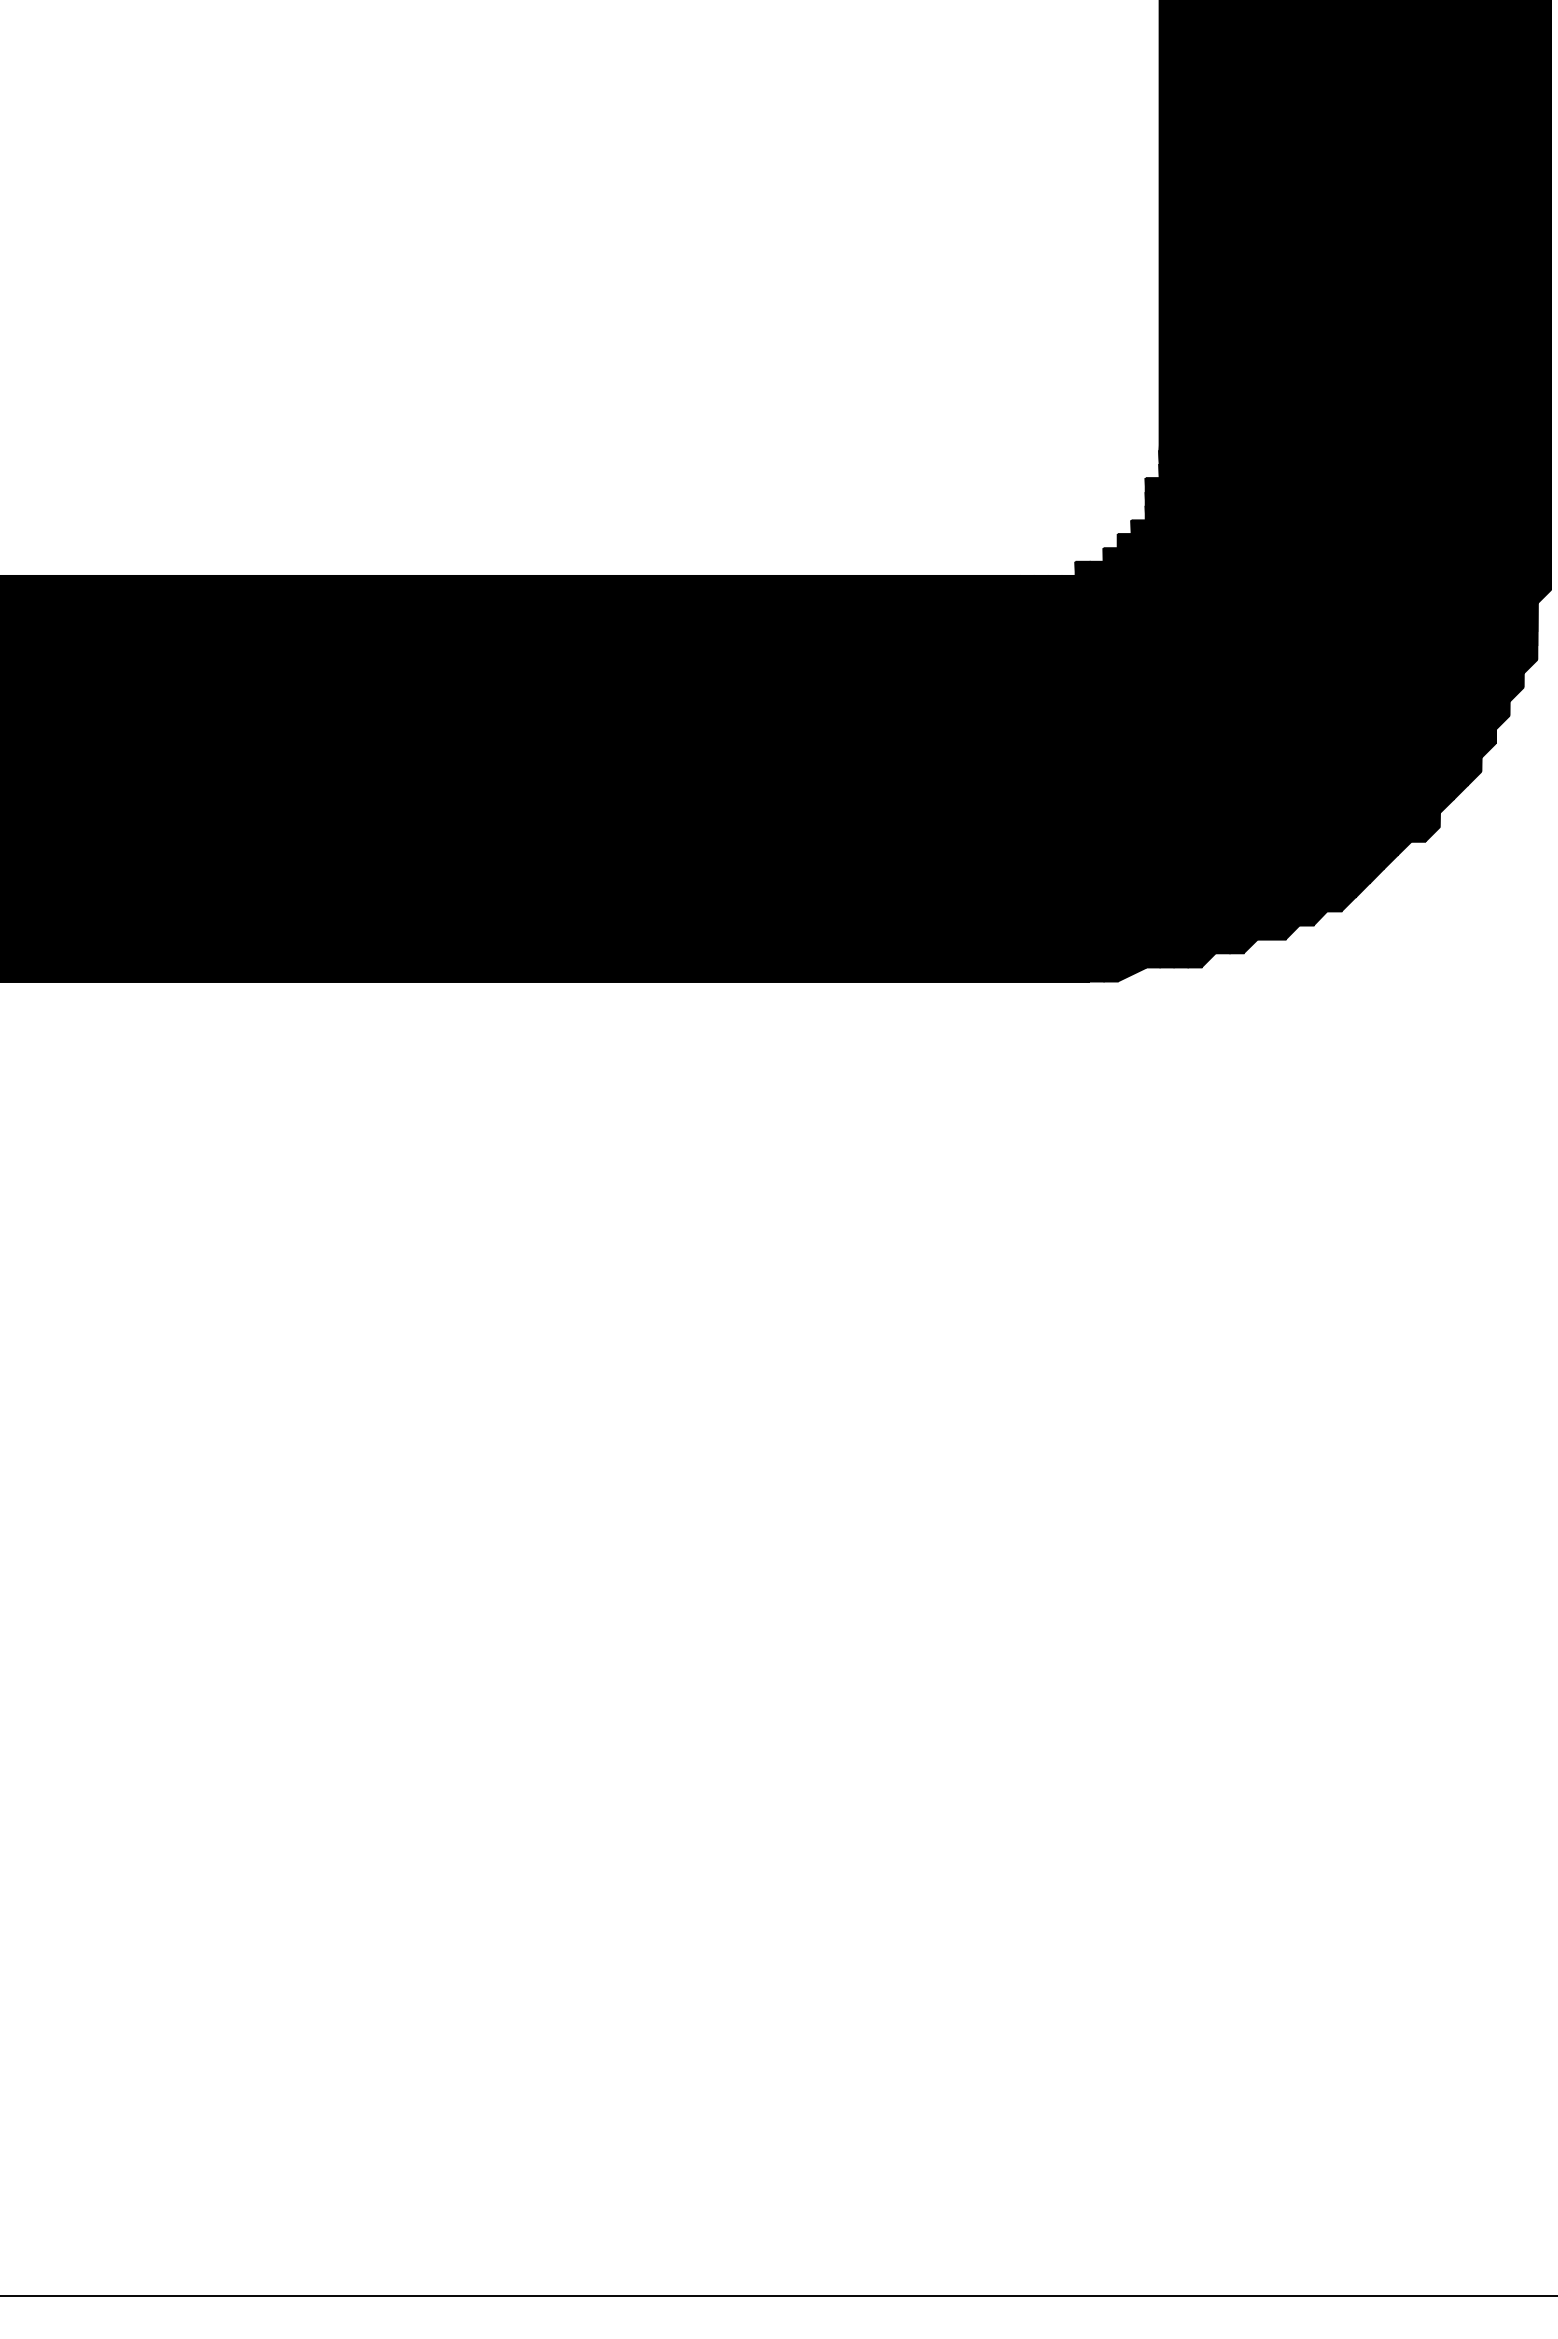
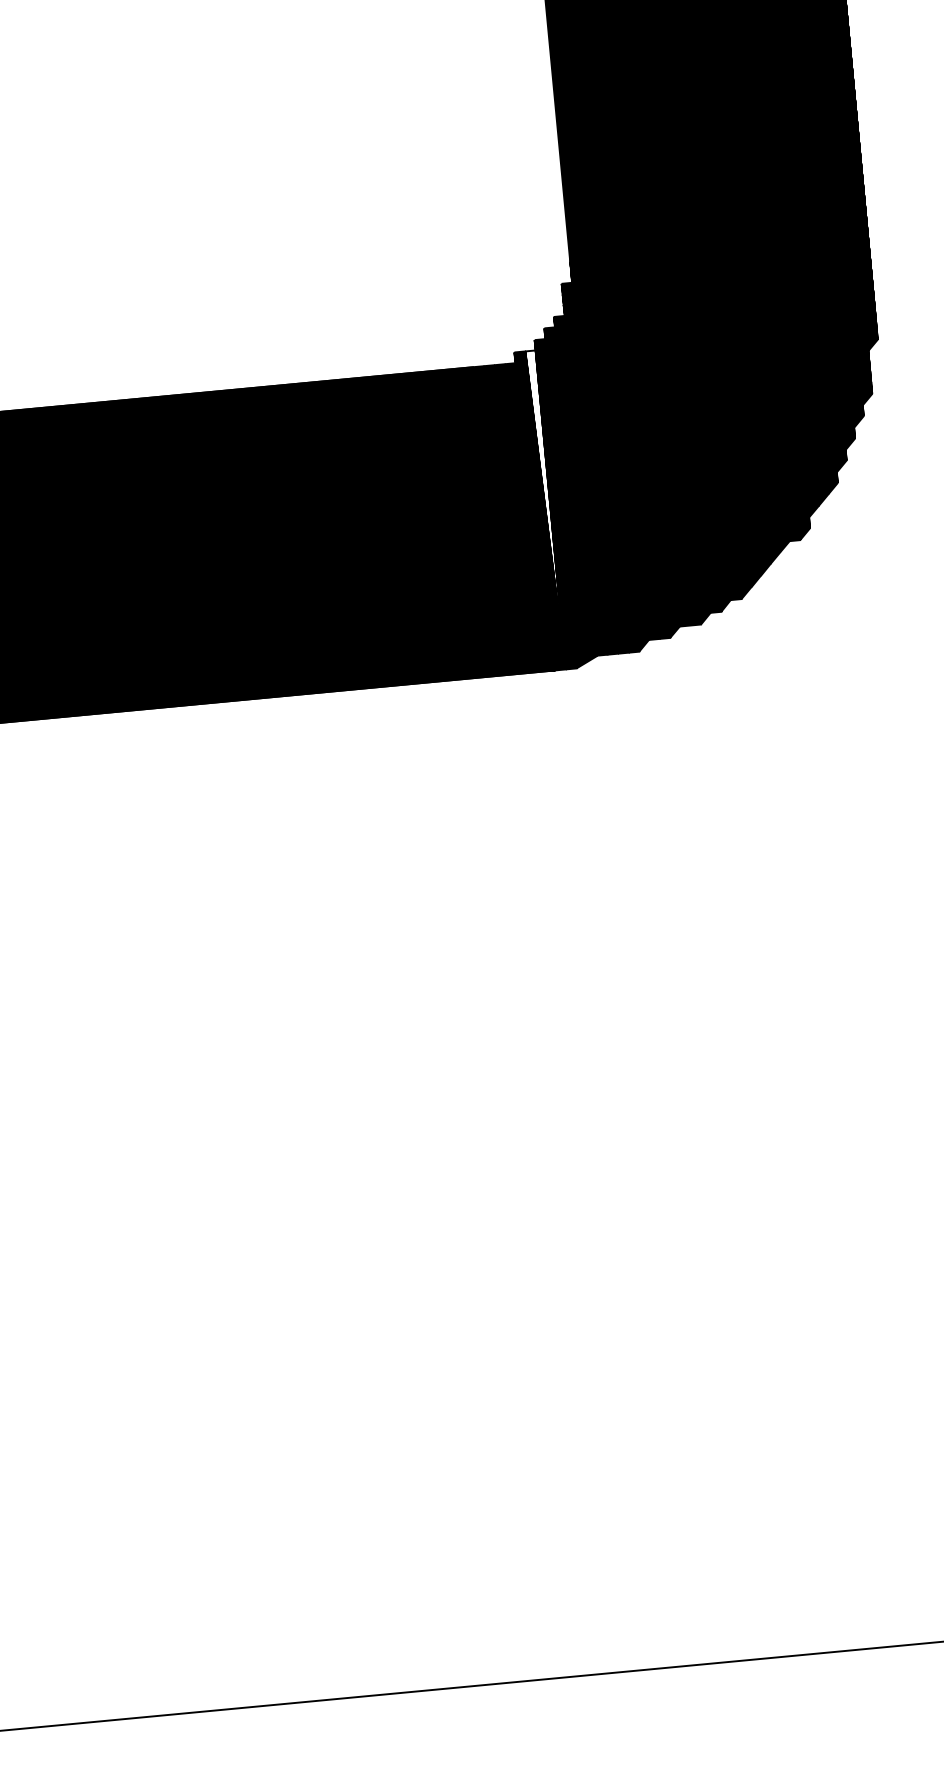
fill: (1096, 771) -> (545, 510), removed

